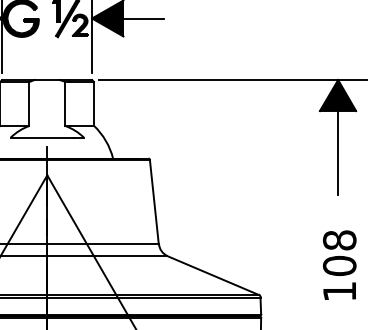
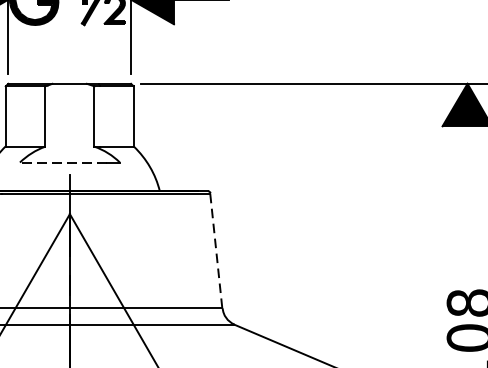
line: (42, 137) -> (63, 162), solid -> dashed
line: (338, 153) -> (467, 184), removed
line: (154, 202) -> (216, 251), solid -> dashed

